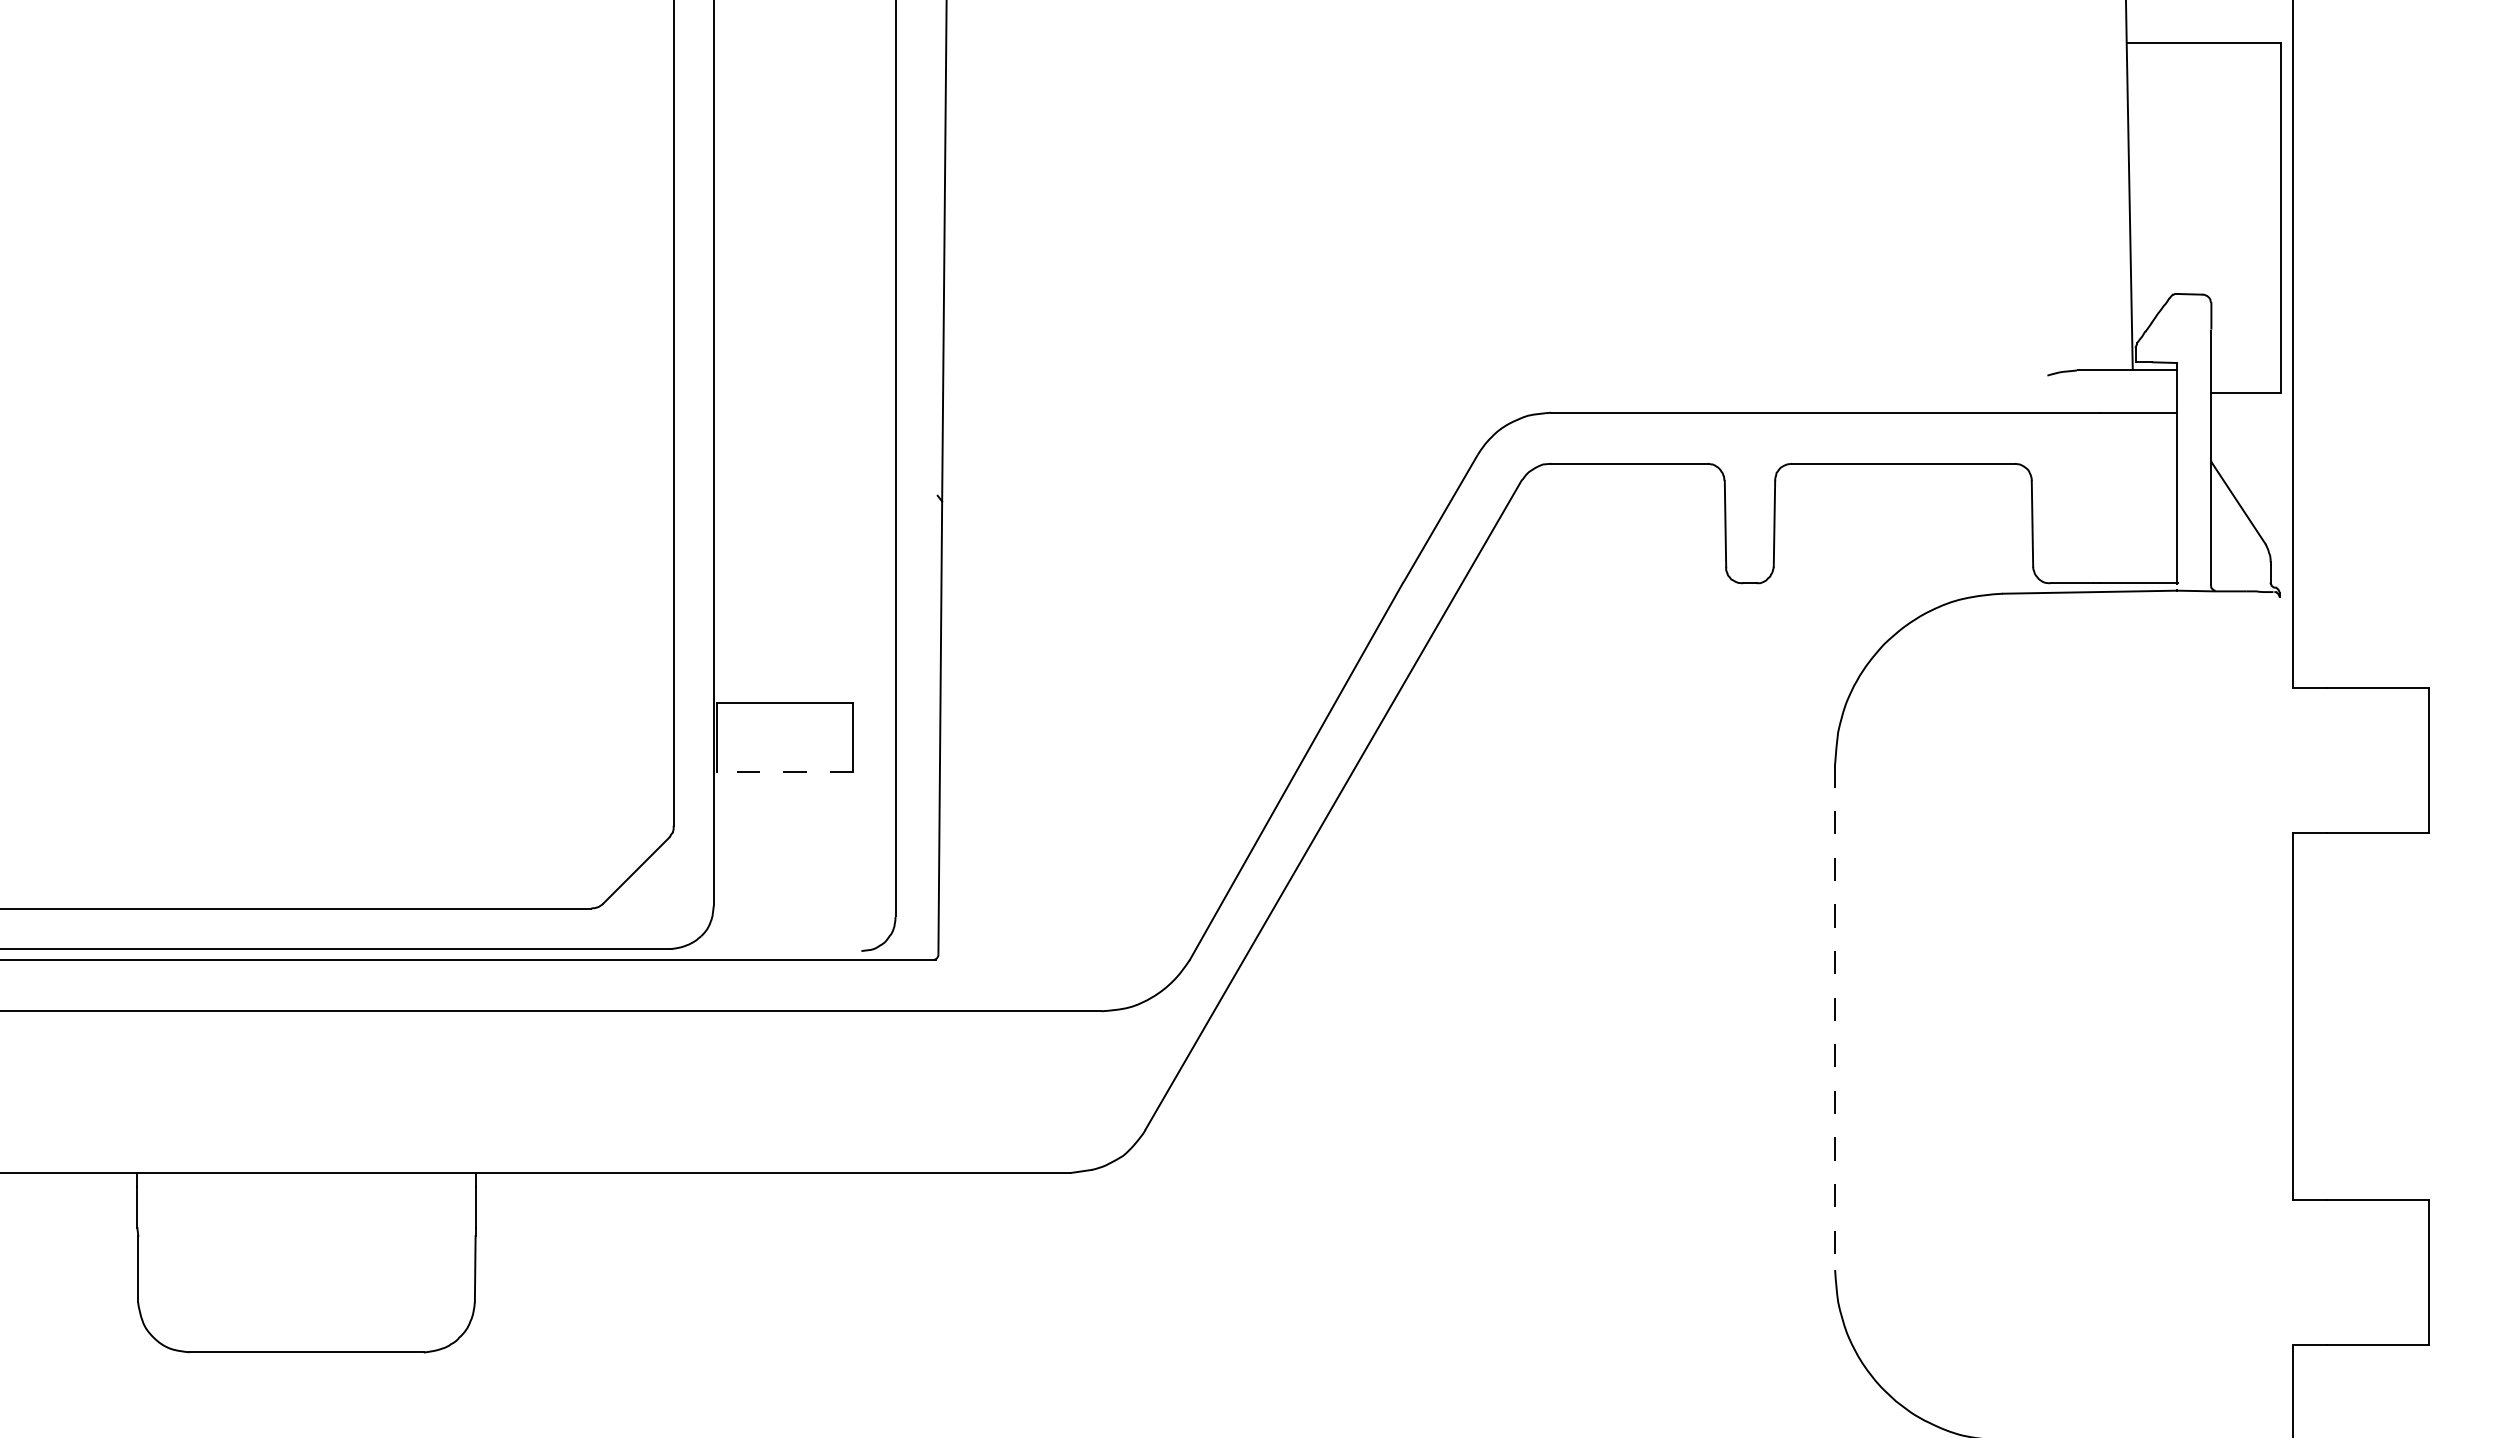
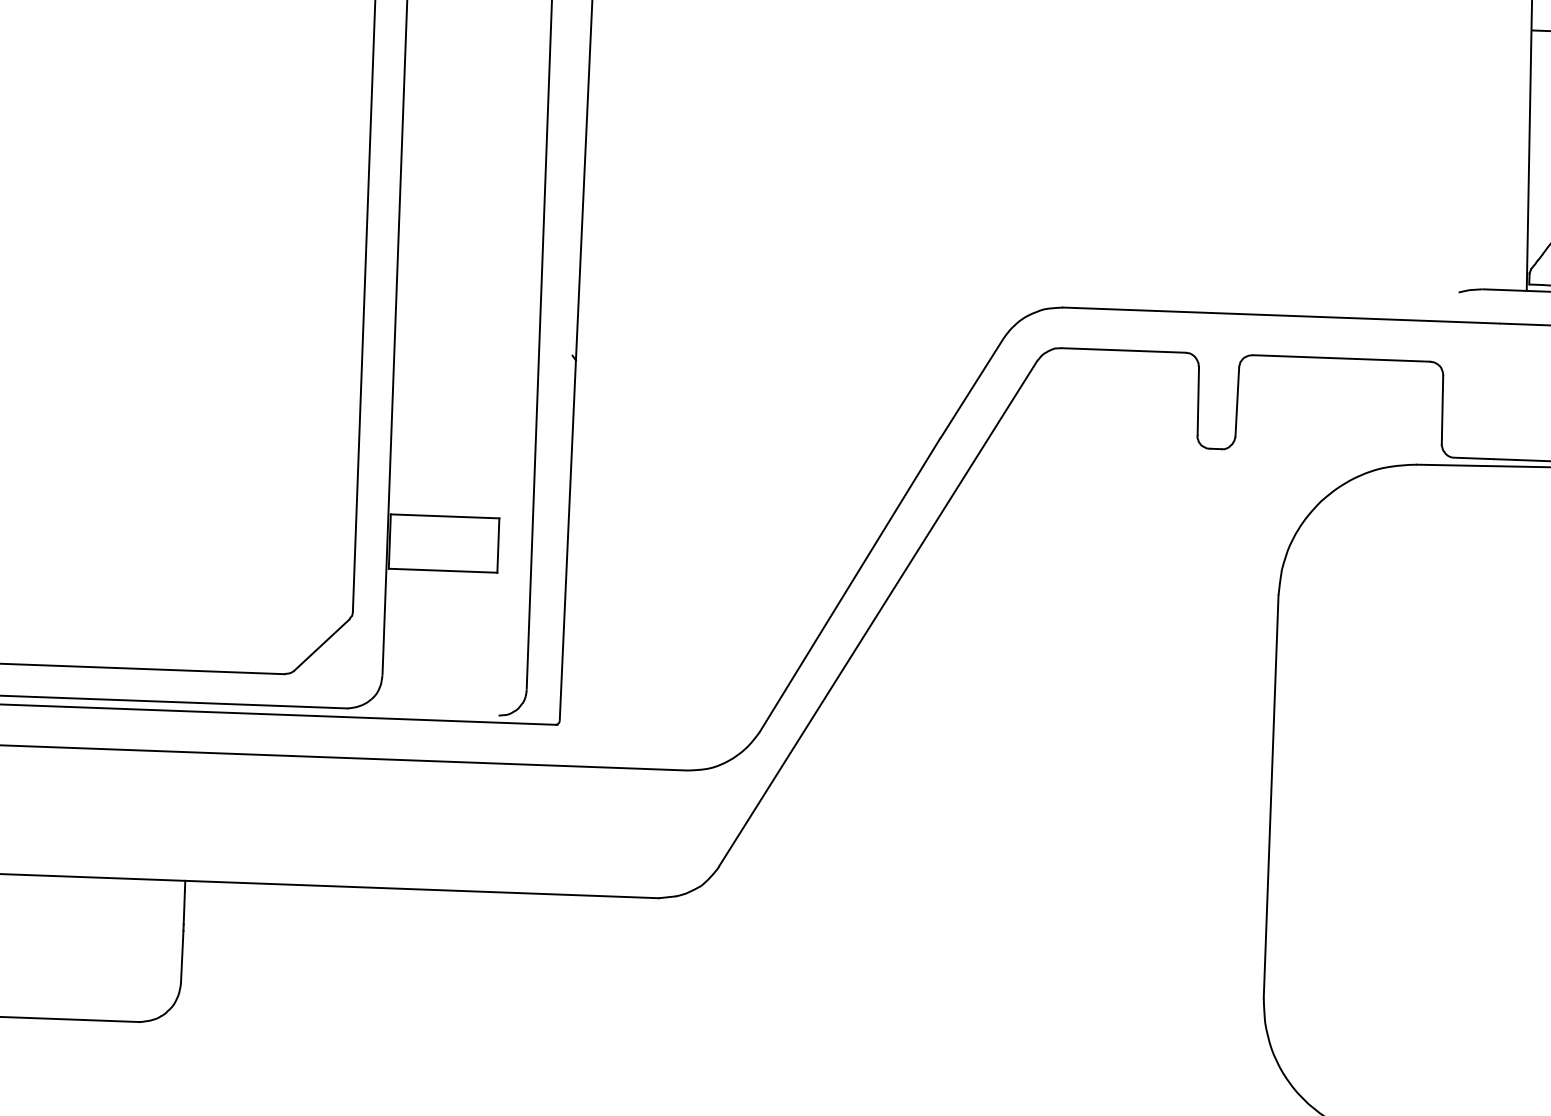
line: (784, 771) -> (442, 570), dashed -> solid
line: (1835, 1017) -> (1271, 796), dashed -> solid

